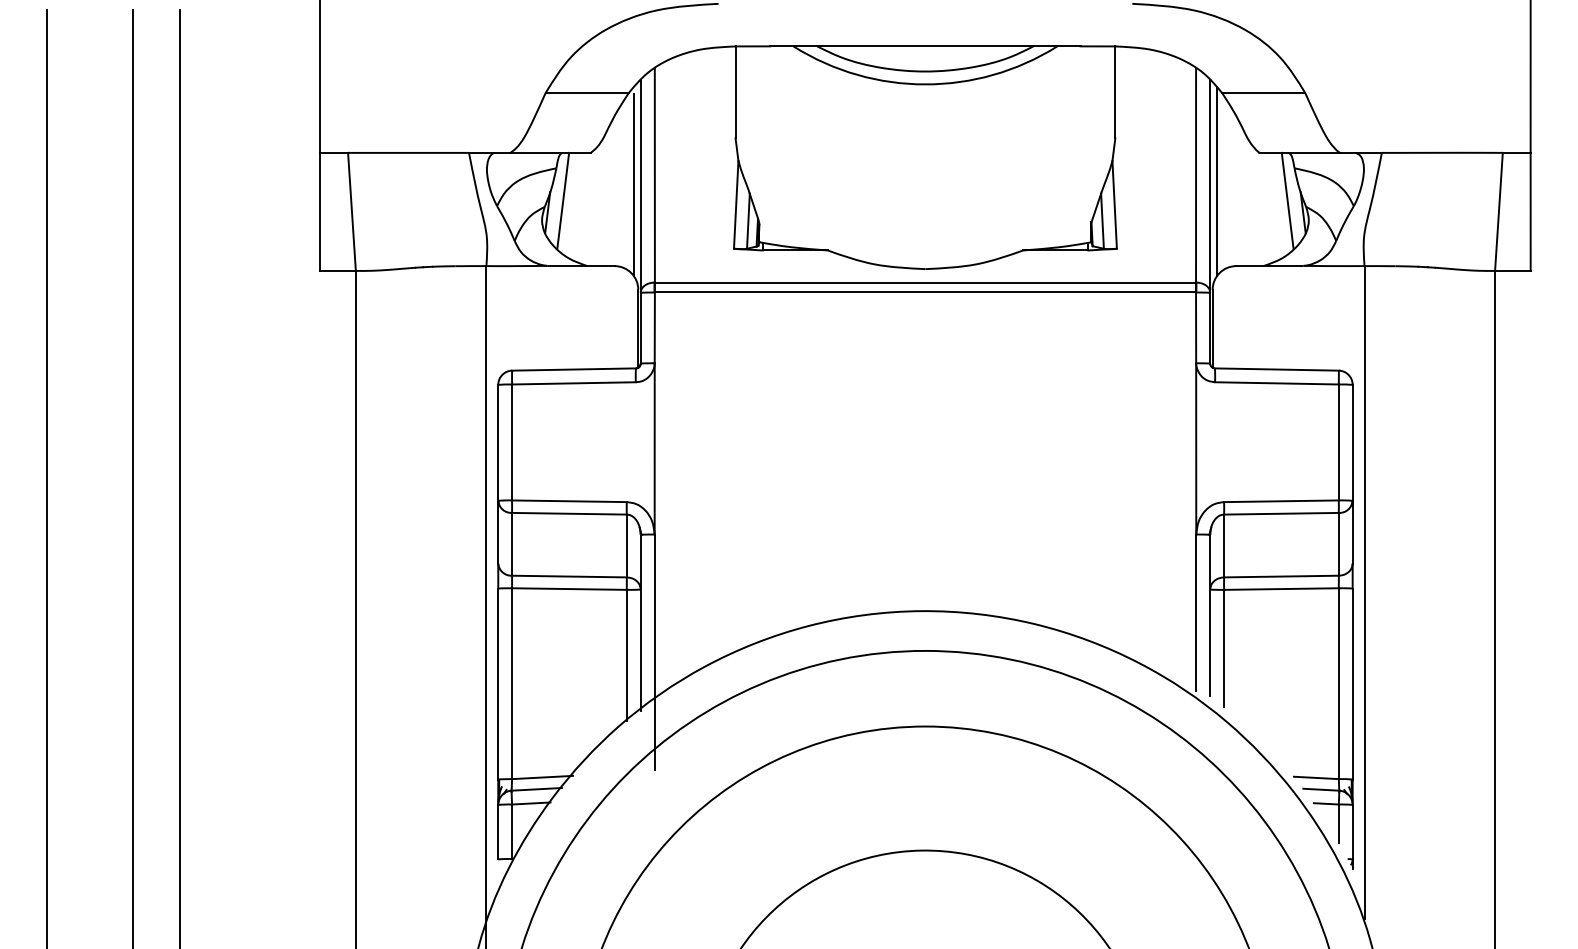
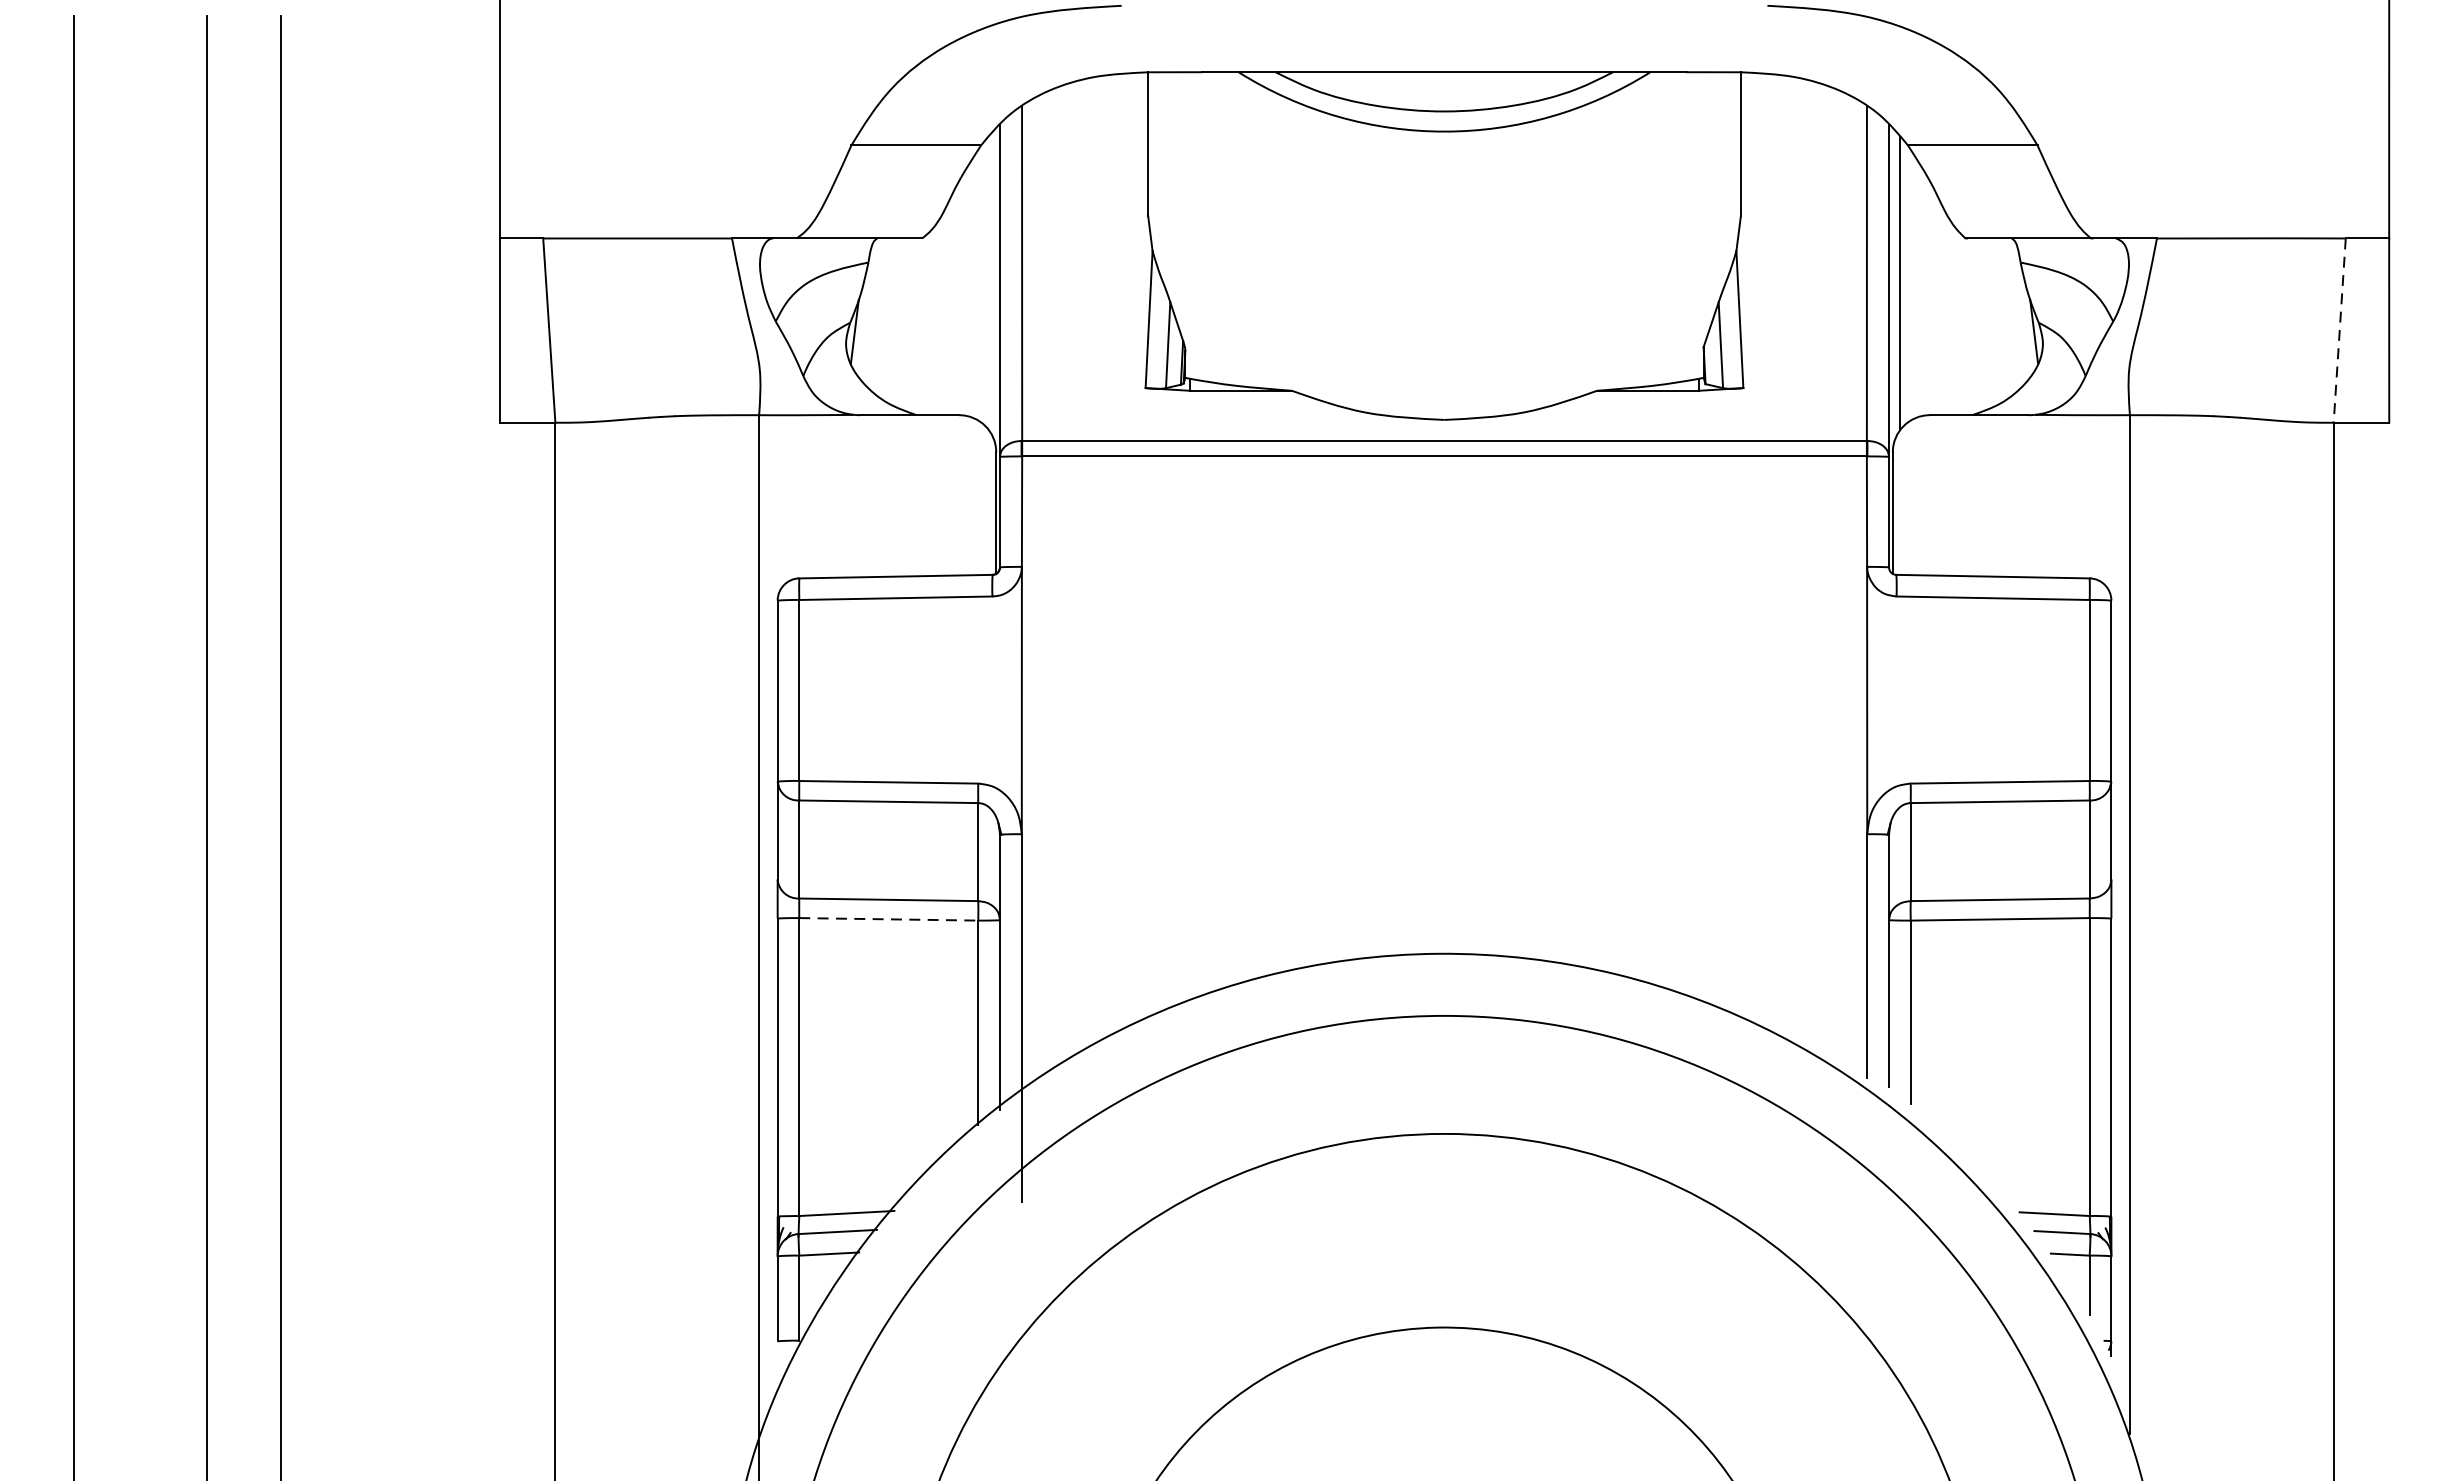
line: (633, 184) -> (988, 287), removed
line: (563, 200) -> (879, 312), removed
line: (1287, 200) -> (2009, 312), removed
line: (1498, 212) -> (2339, 331), solid -> dashed
line: (569, 589) -> (888, 920), solid -> dashed

